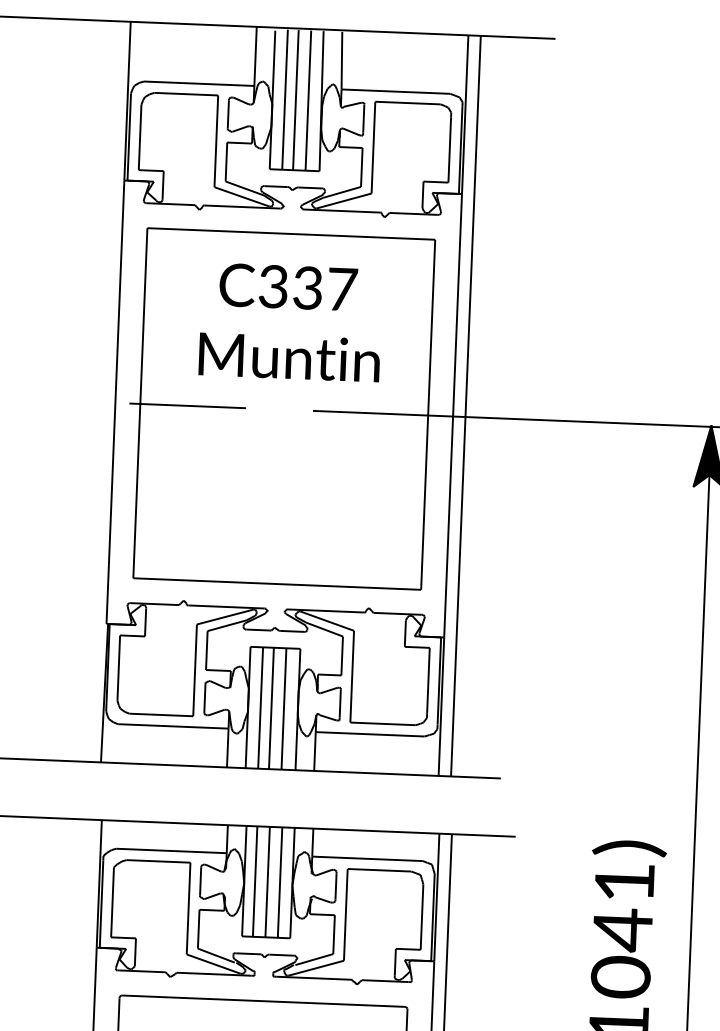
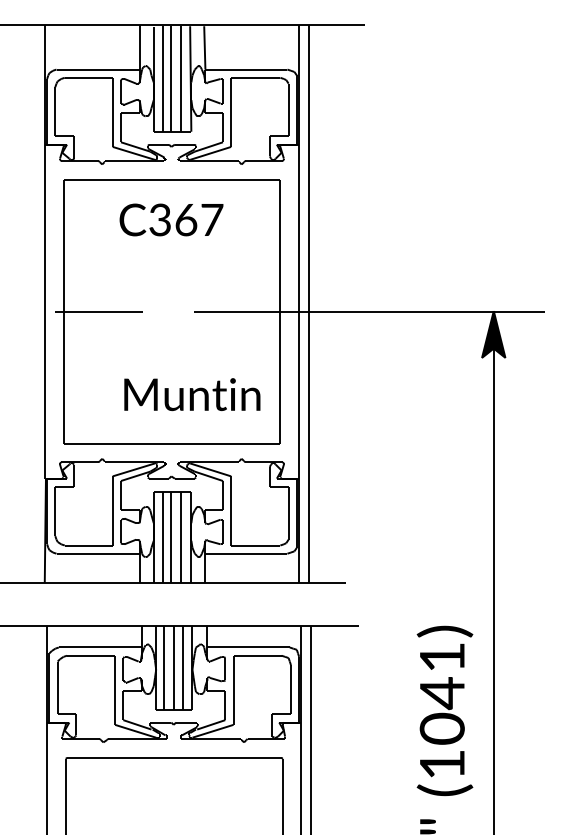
text: (308, 287) -> (186, 219), C337 -> C367
text: (289, 357) -> (192, 394), moved

